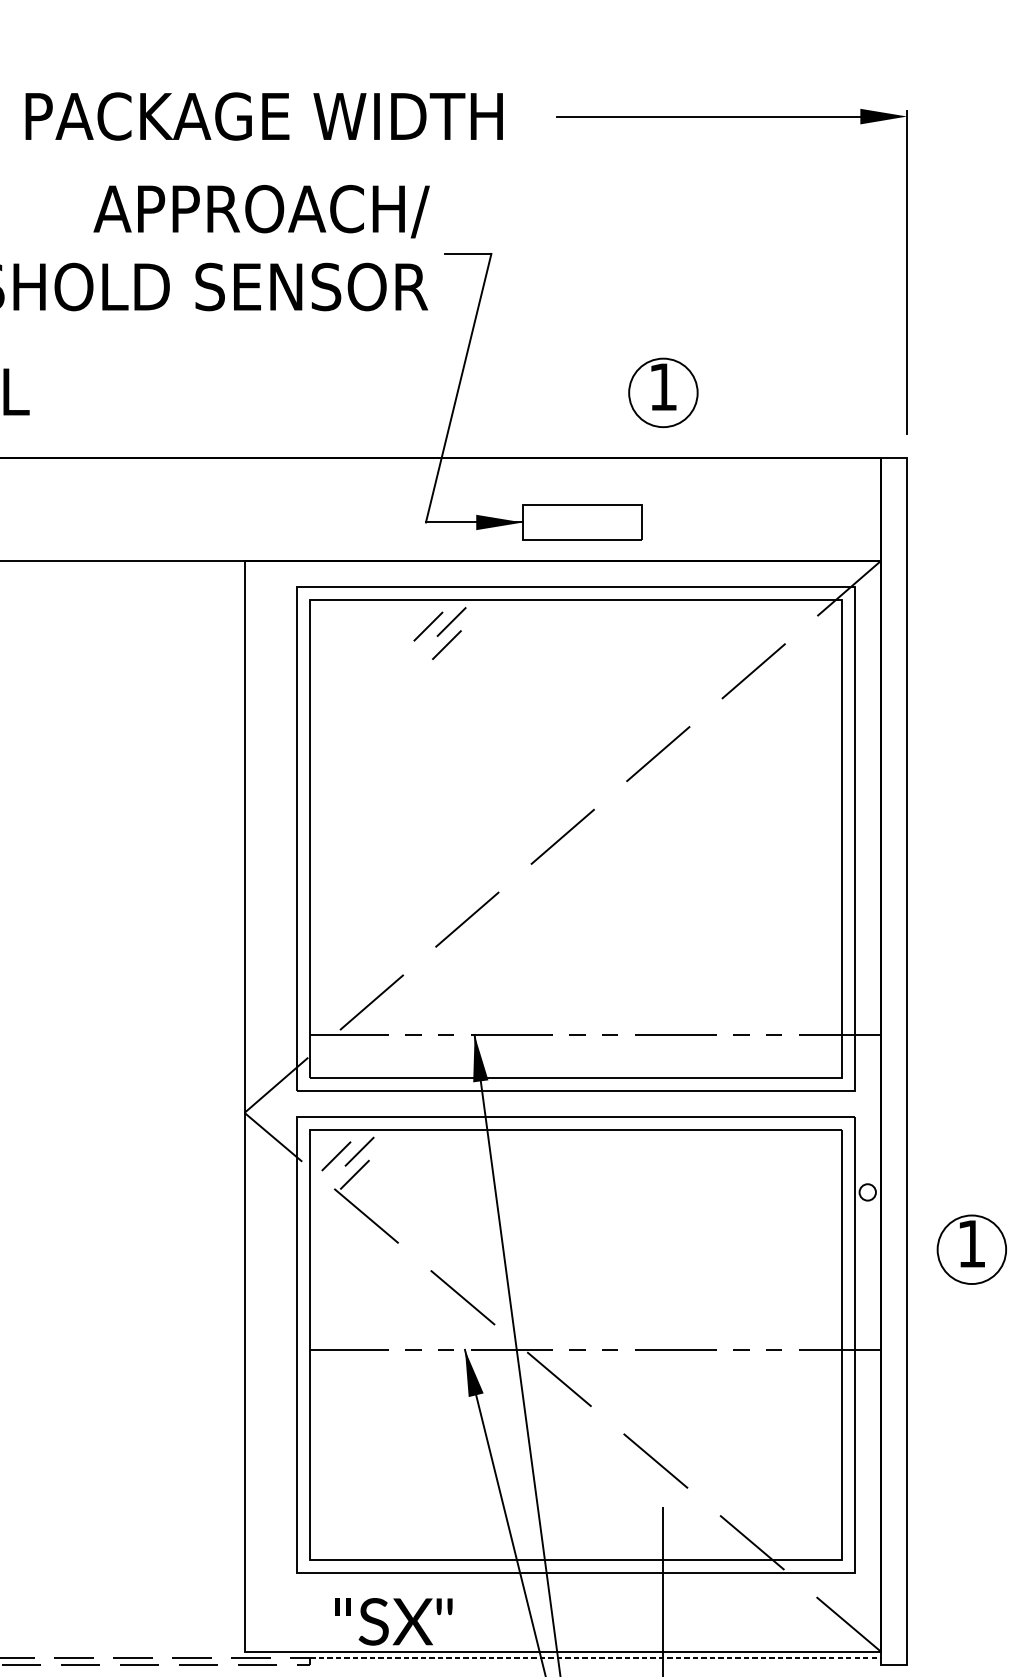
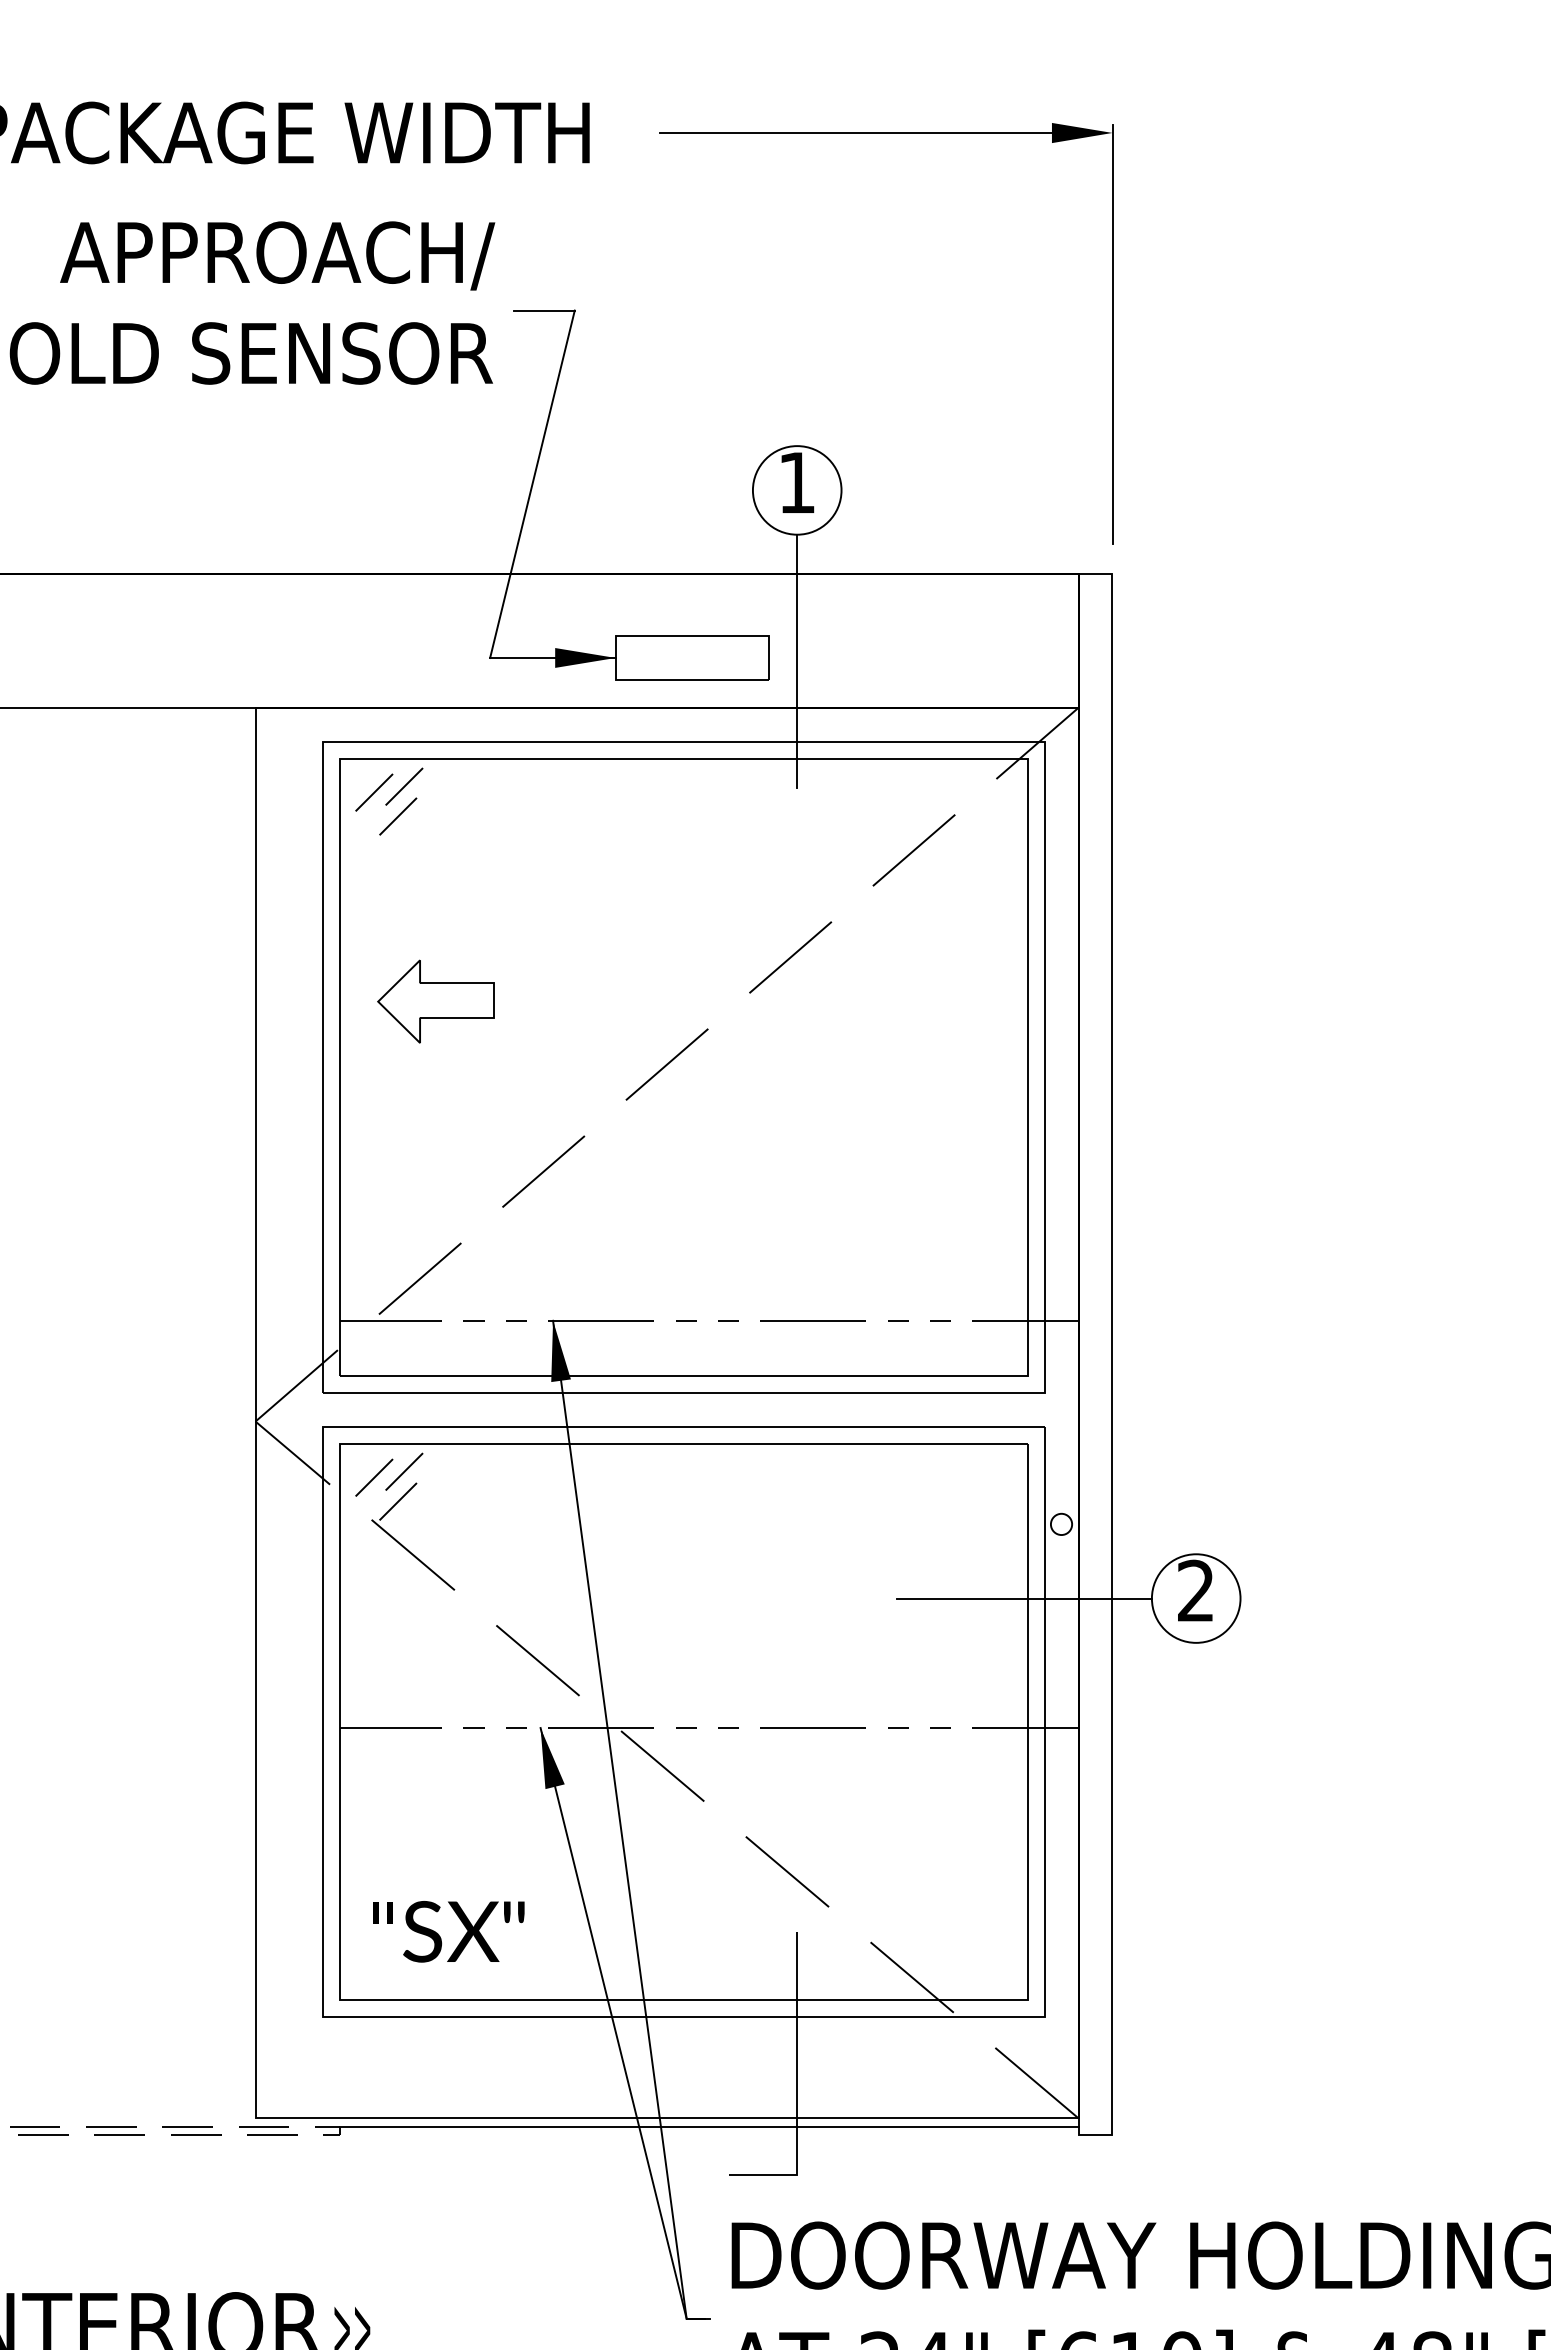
line: (663, 525) -> (797, 661), added
part: (440, 633) -> (389, 801), moved
part: (383, 788) -> (435, 1001), added
text: (971, 1243) -> (1195, 1590), 1 -> 2
line: (839, 1249) -> (1024, 1598), added
text: (393, 1621) -> (448, 1931), moved
line: (595, 1657) -> (709, 2126), dashed -> solid

